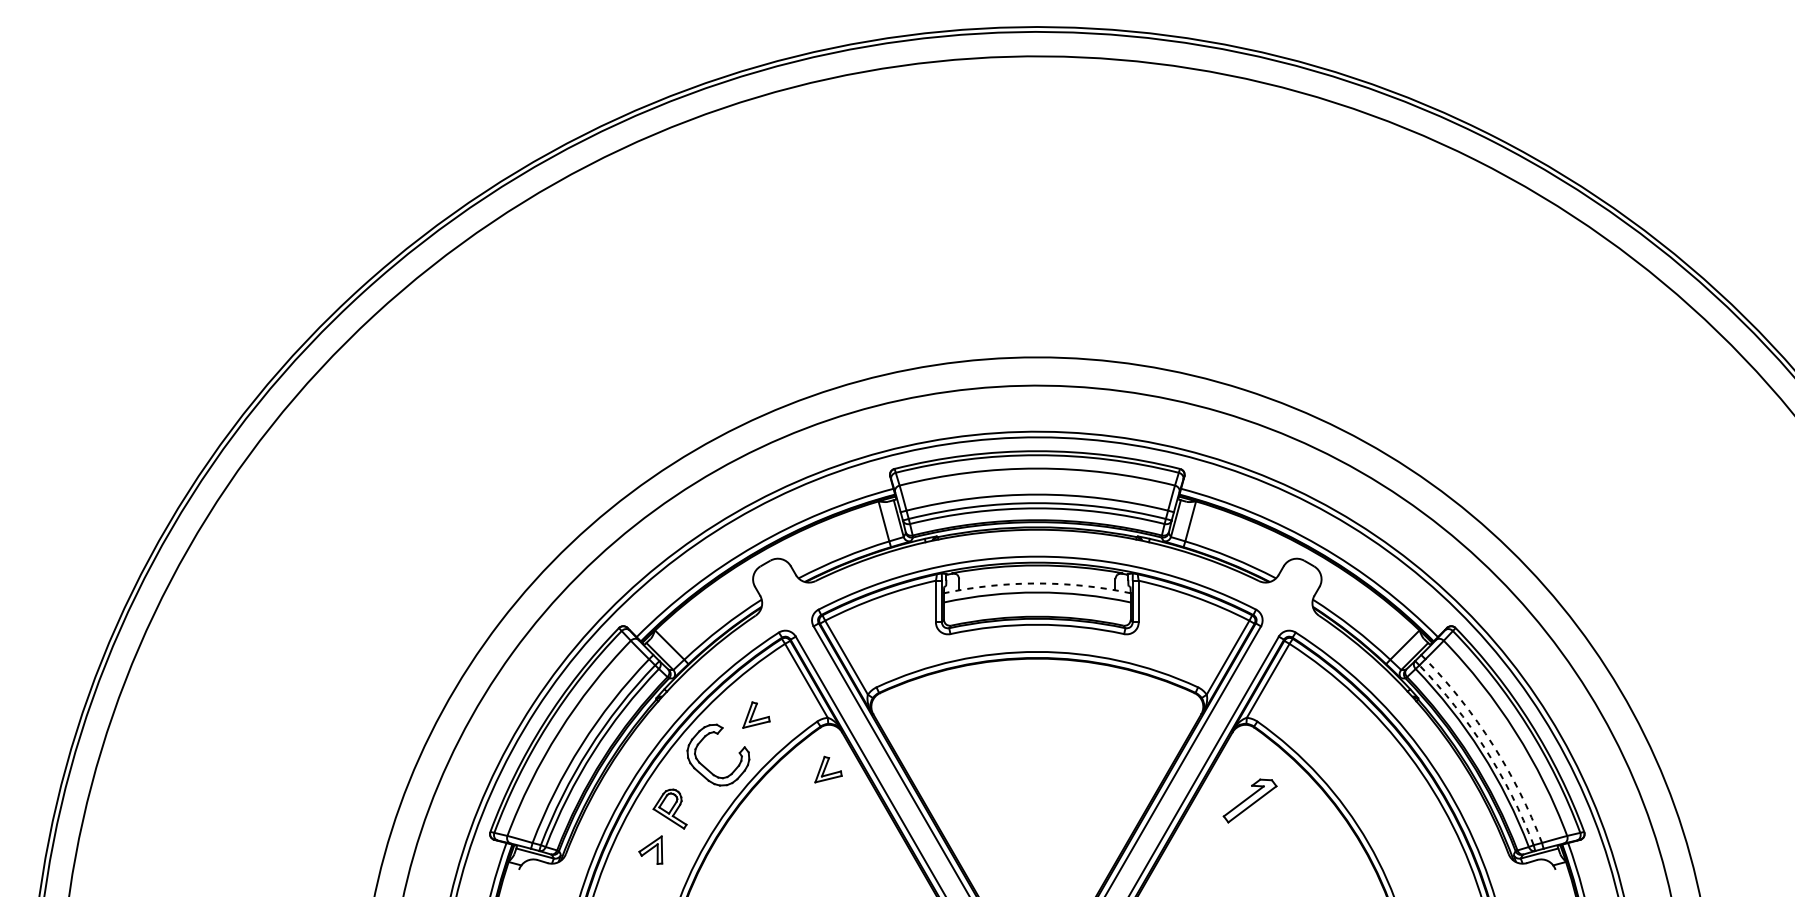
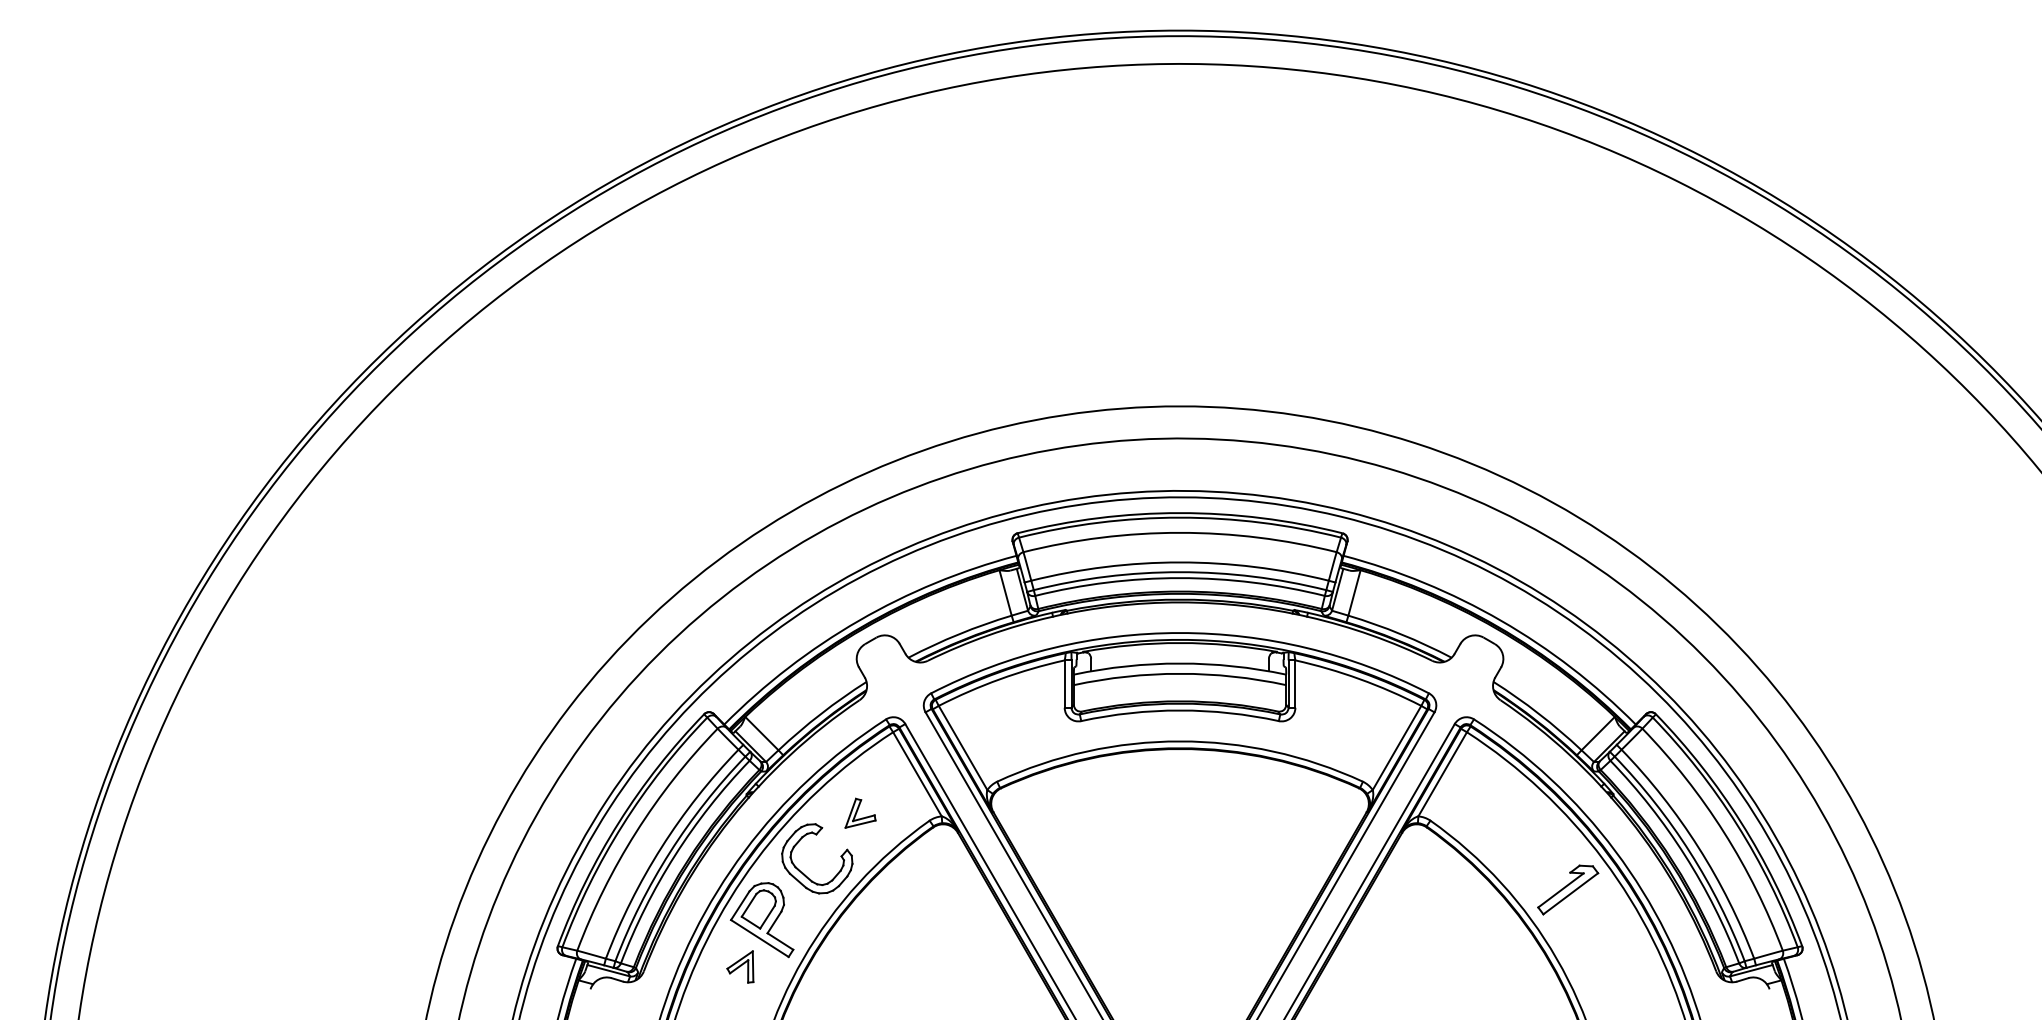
arc: (1037, 583) -> (1180, 663), dashed -> solid
arc: (1493, 745) -> (1698, 847), dashed -> solid
arc: (1486, 749) -> (1690, 852), dashed -> solid
part: (828, 768) -> (942, 874), removed
part: (1250, 800) -> (1568, 889), moved
part: (670, 809) -> (762, 920), size x1.67

